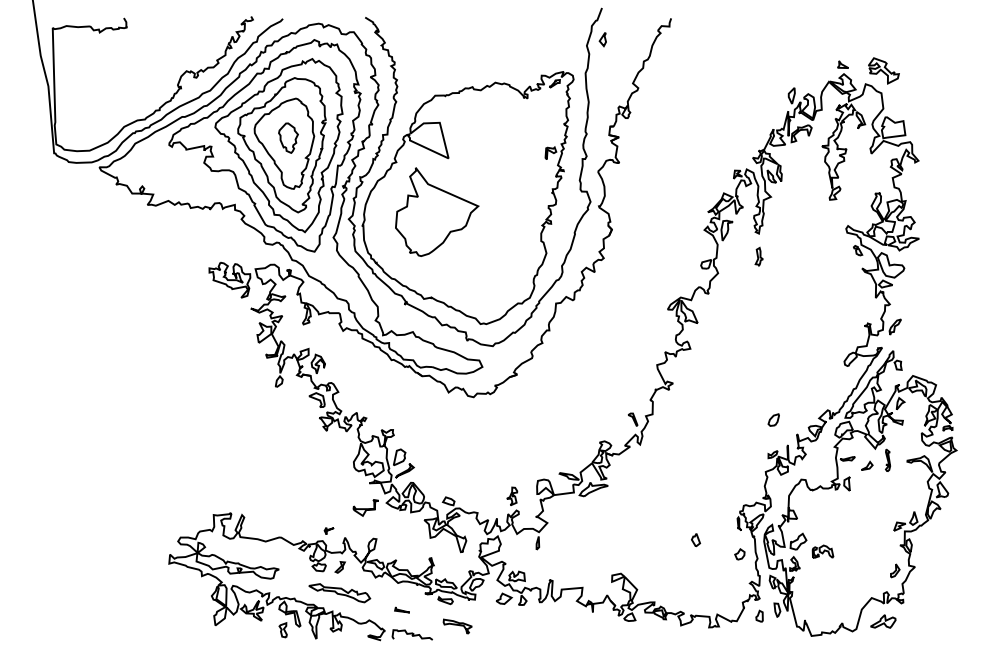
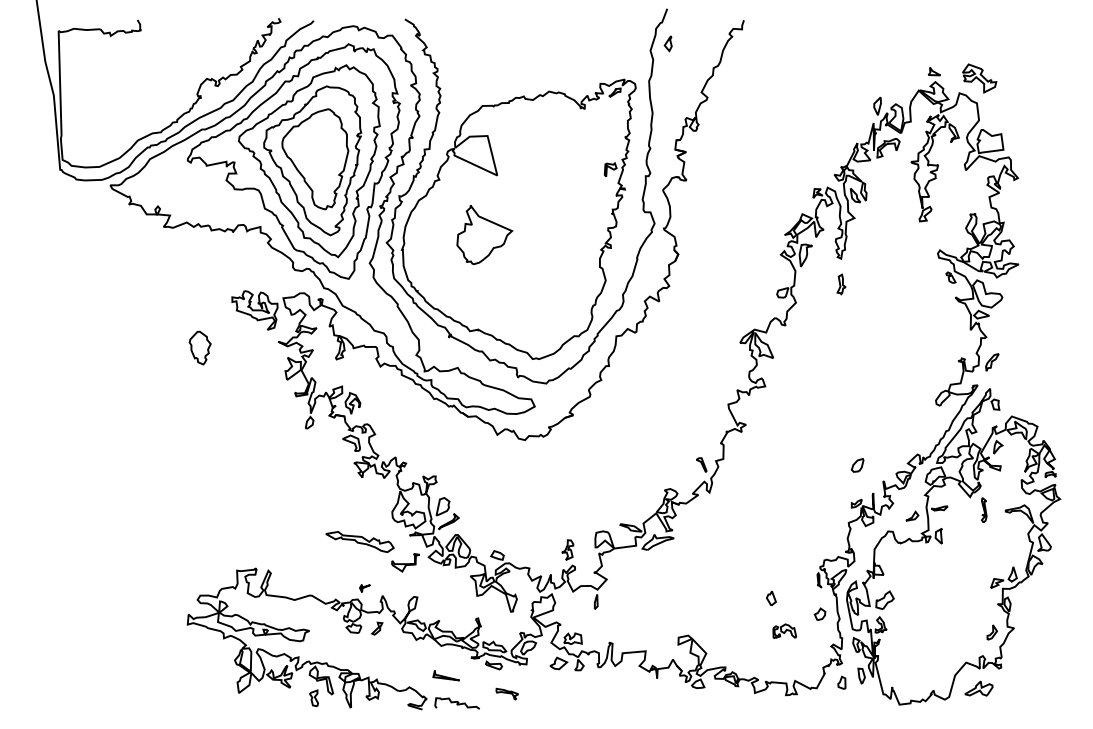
part: (288, 137) -> (200, 347), moved
part: (437, 211) -> (485, 234), size x0.6
part: (867, 465) -> (912, 515), moved
part: (822, 551) -> (784, 630), moved
part: (339, 593) -> (359, 542), moved
part: (401, 609) -> (445, 675), size x1.6
part: (457, 626) -> (507, 694), size x0.7

